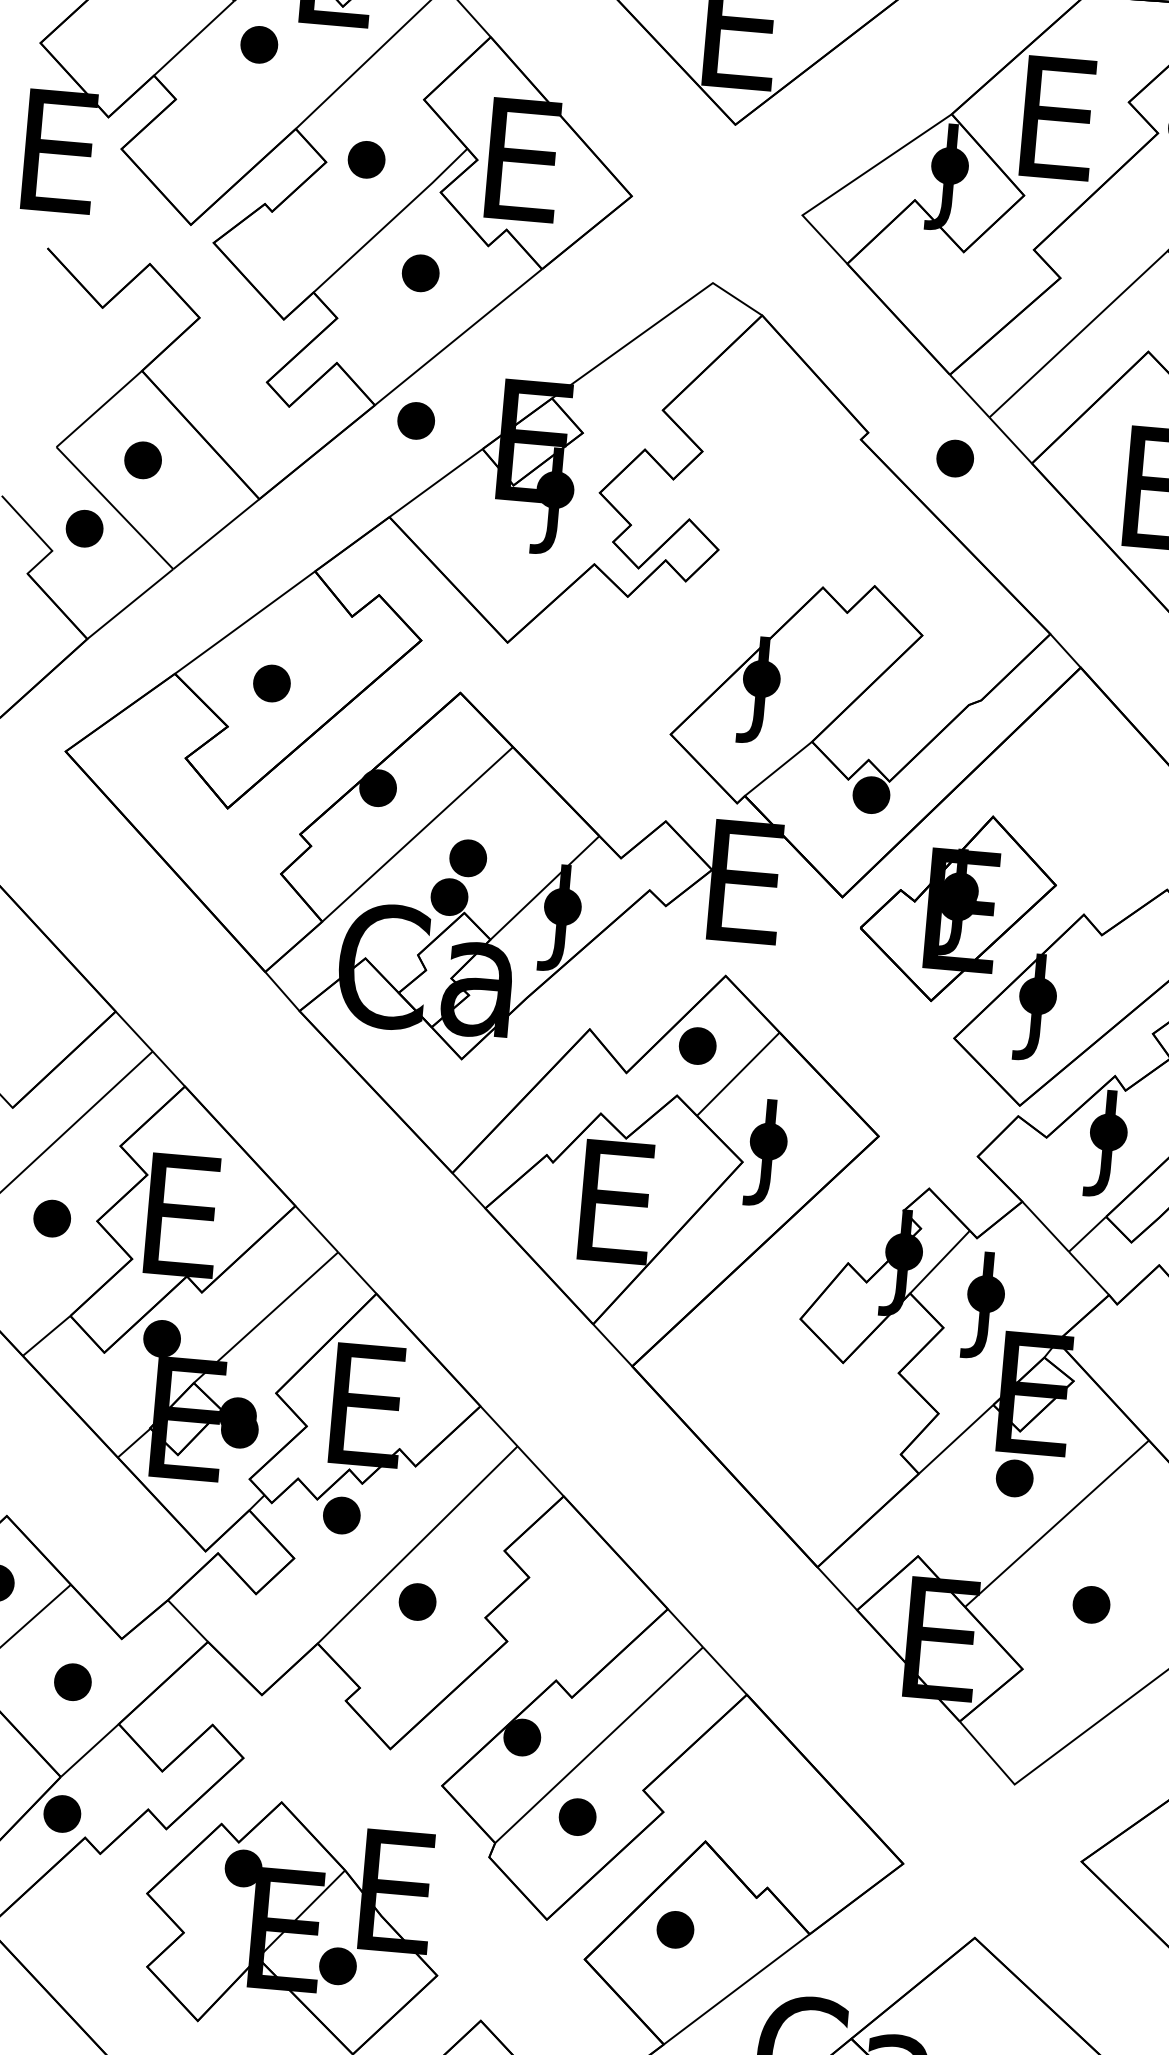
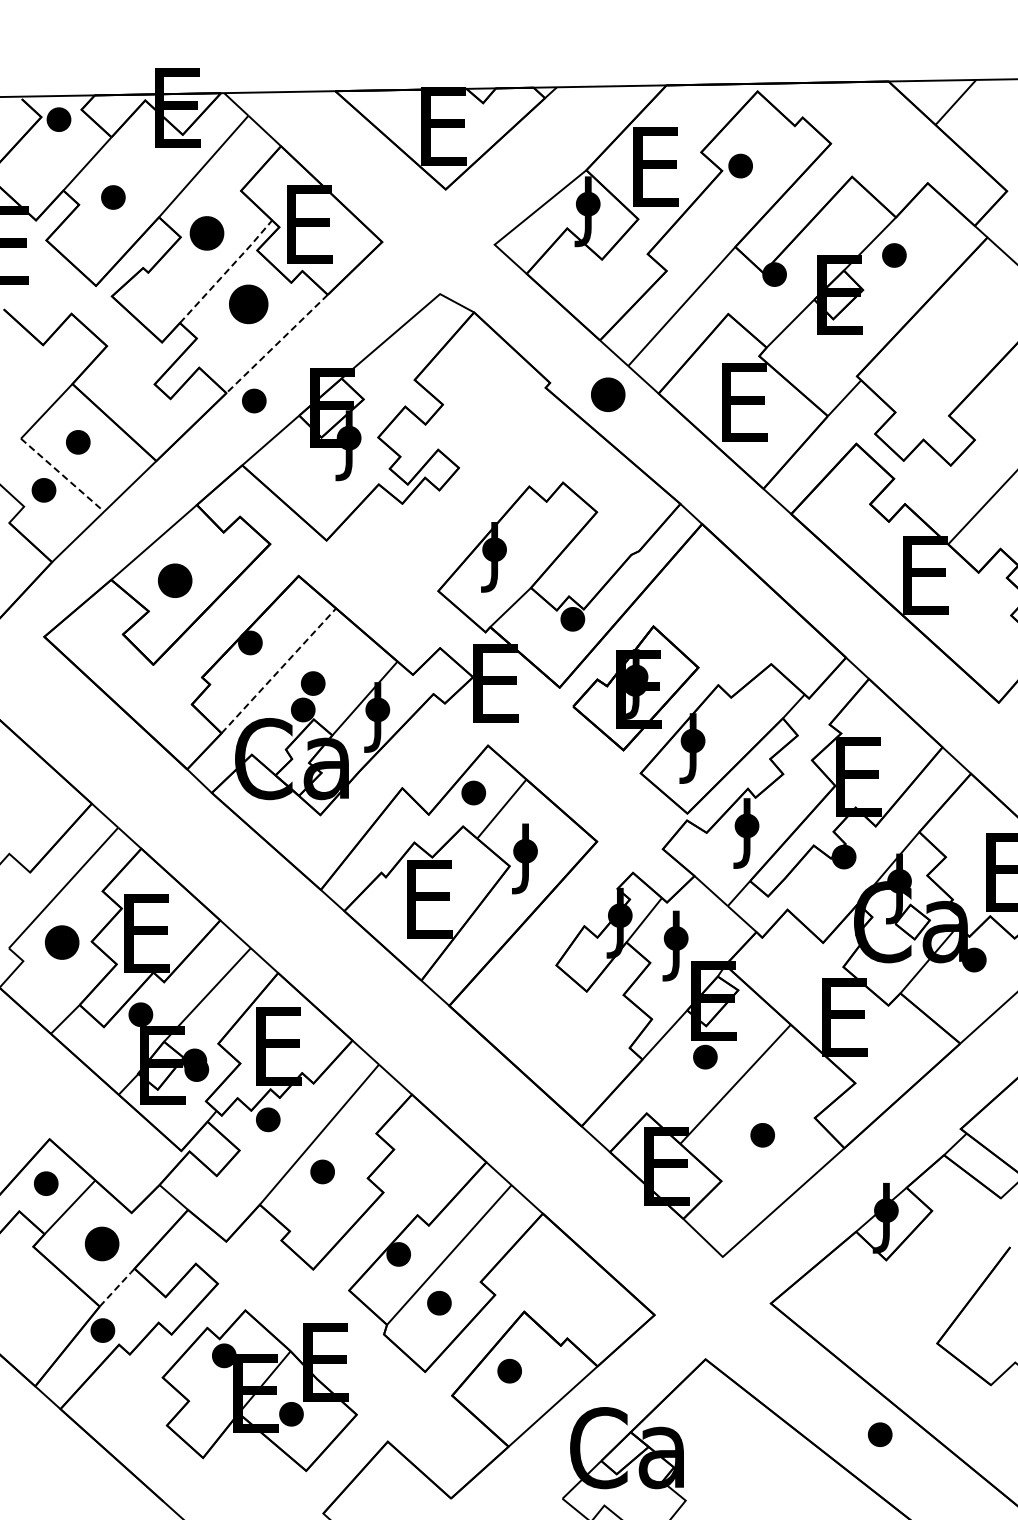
part: (259, 44) -> (113, 197), moved
part: (365, 159) -> (206, 233), size x1.4
line: (391, 220) -> (226, 271), solid -> dashed
part: (420, 273) -> (248, 304), size x1.6
line: (459, 338) -> (277, 344), solid -> dashed
part: (955, 458) -> (608, 394), size x1.4
line: (114, 508) -> (62, 475), solid -> dashed
part: (271, 683) -> (174, 580), size x1.4
line: (417, 833) -> (278, 670), solid -> dashed
part: (52, 1218) -> (62, 942), size x1.4
part: (73, 1681) -> (102, 1243), size x1.4
line: (91, 1749) -> (118, 1286), solid -> dashed

